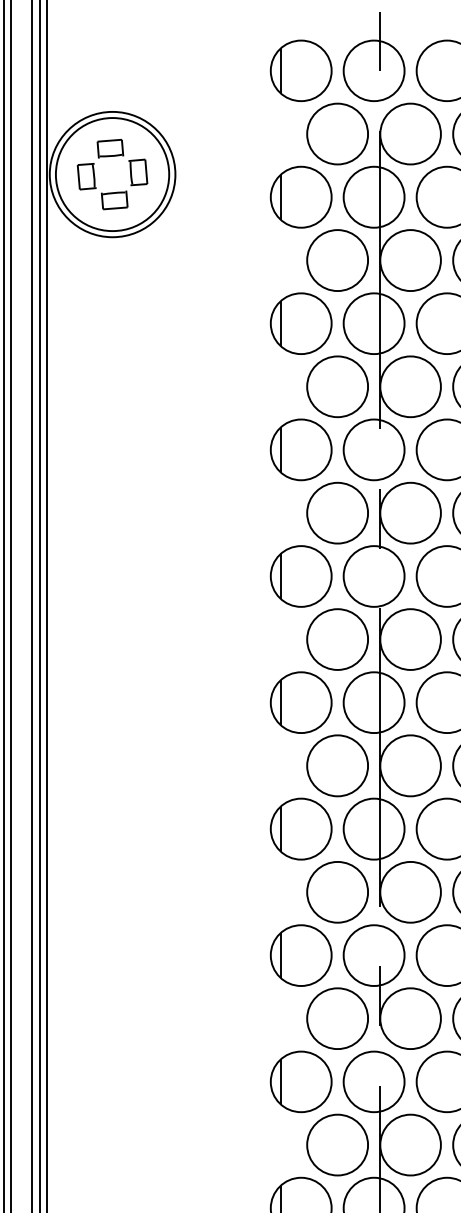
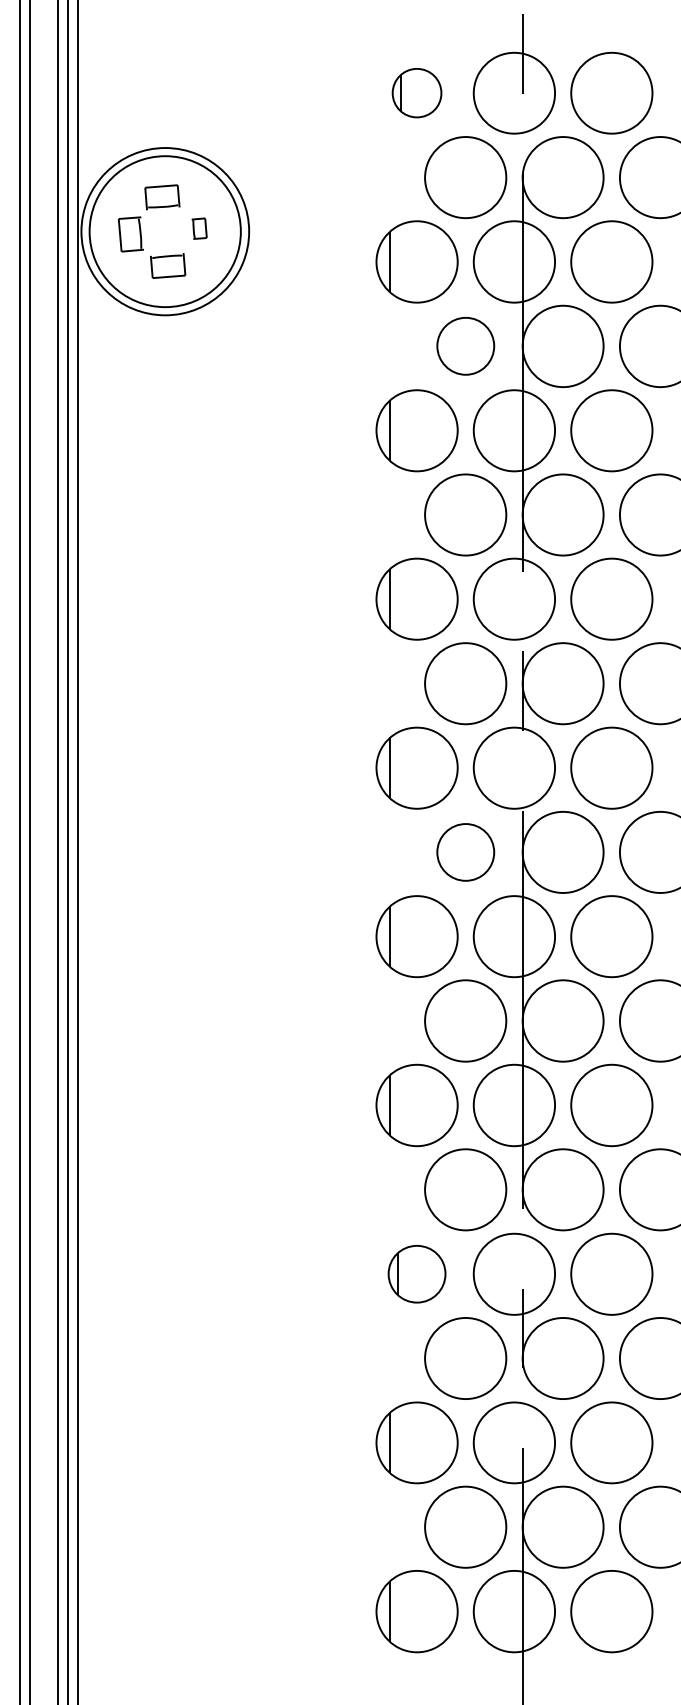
part: (300, 70) -> (416, 92), size x0.6
part: (138, 172) -> (199, 228), size x0.6
part: (337, 259) -> (465, 345), size x0.7
part: (337, 639) -> (465, 852), size x0.7
part: (300, 955) -> (416, 1273), size x0.7

